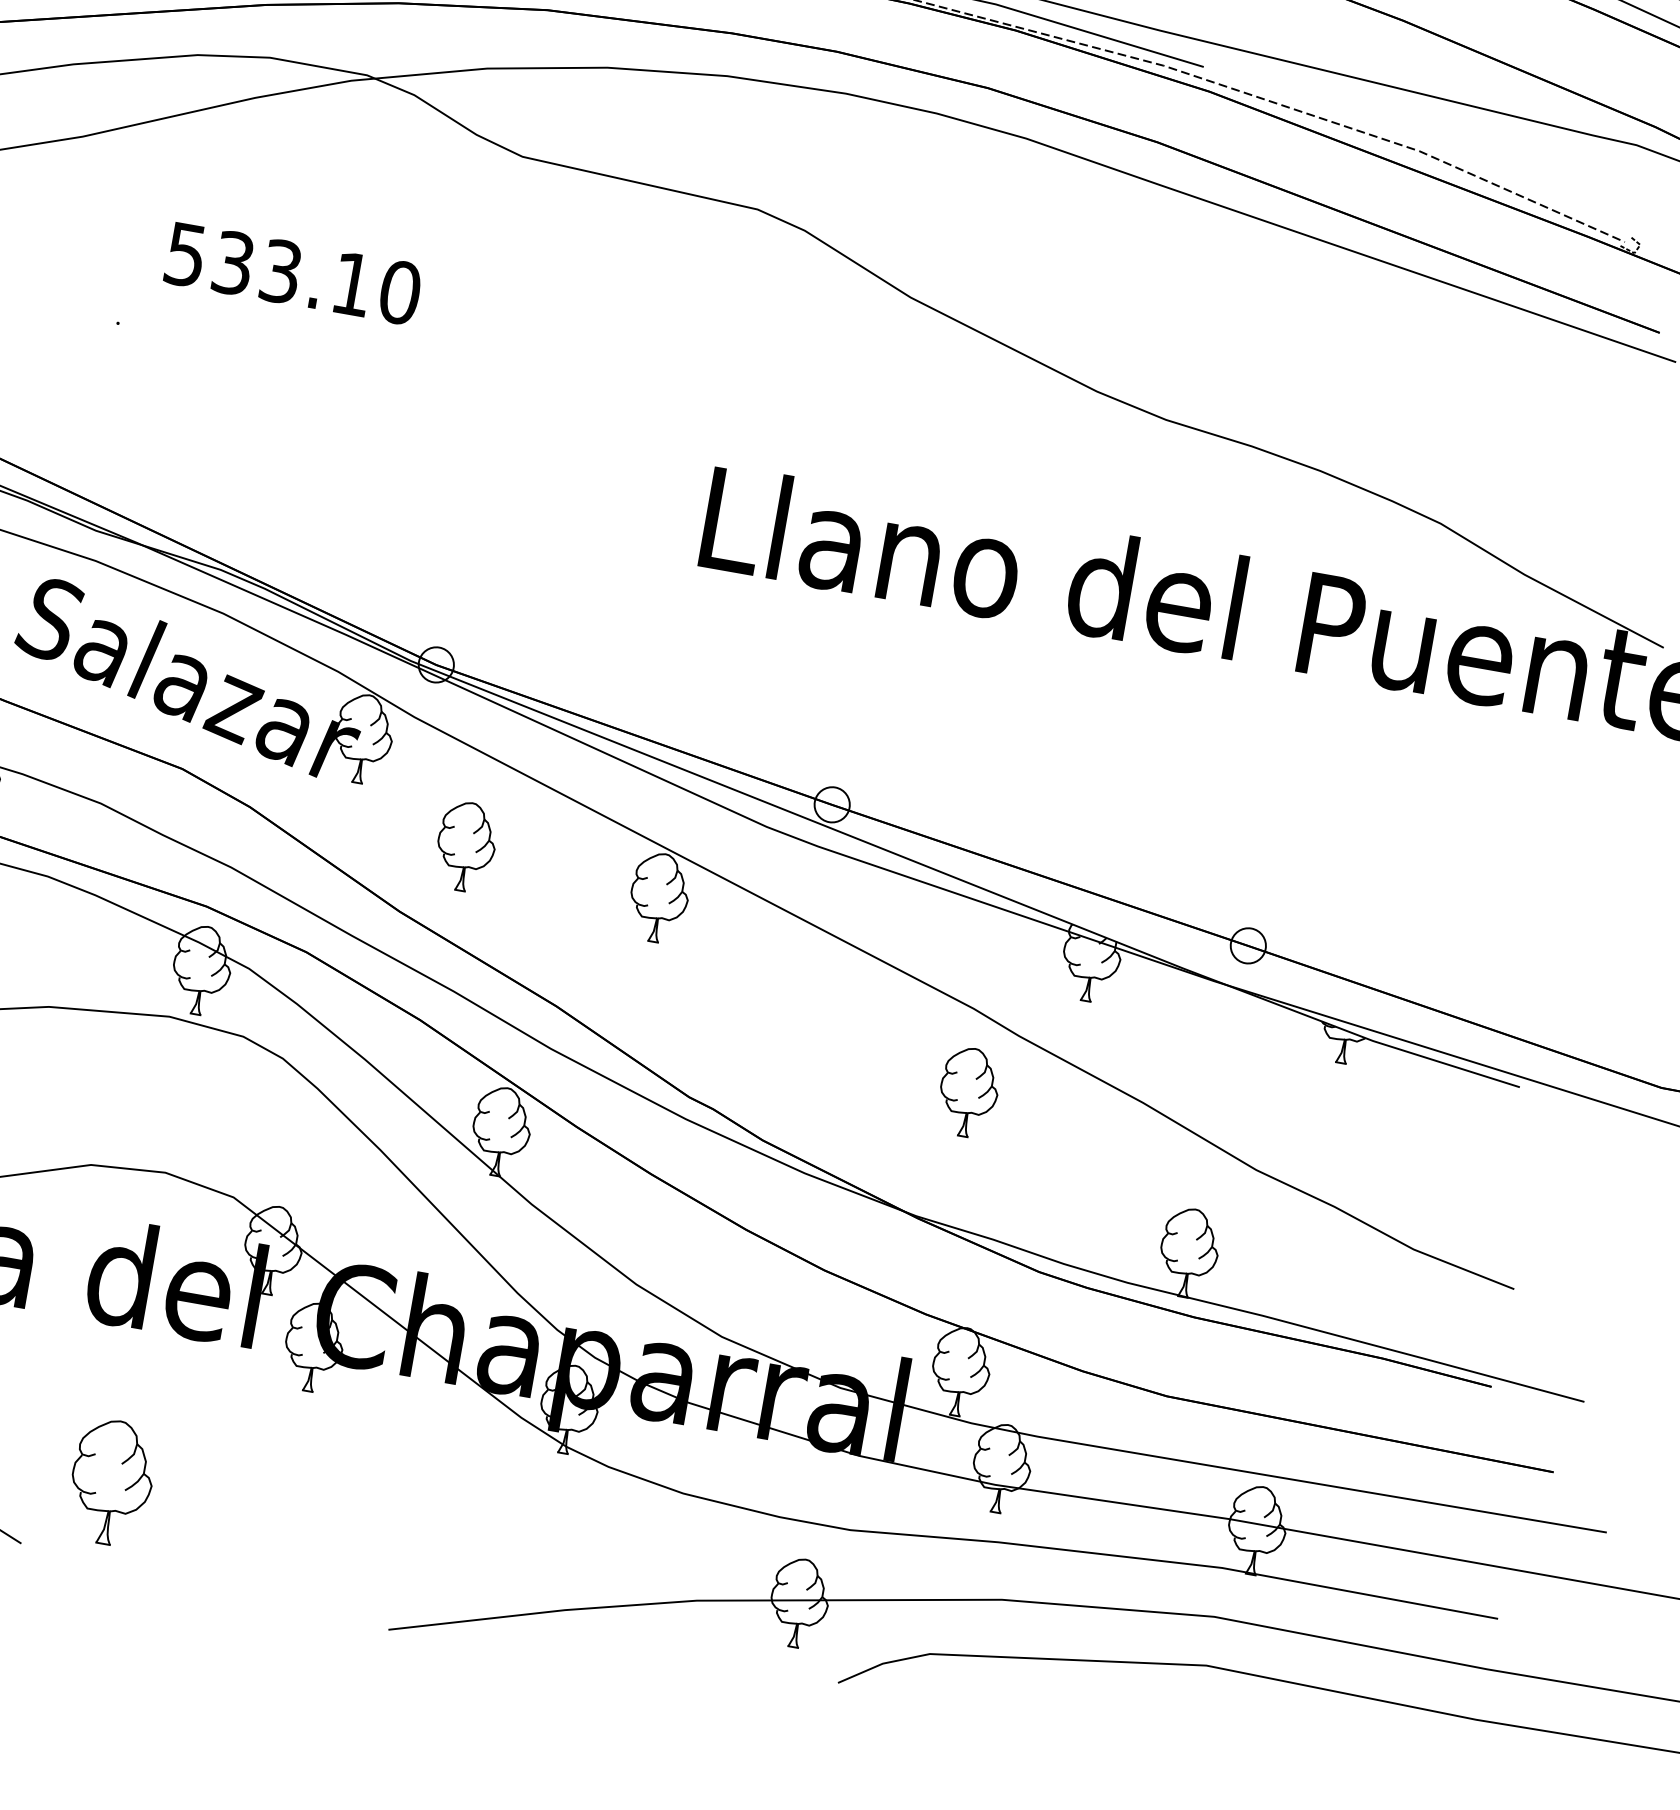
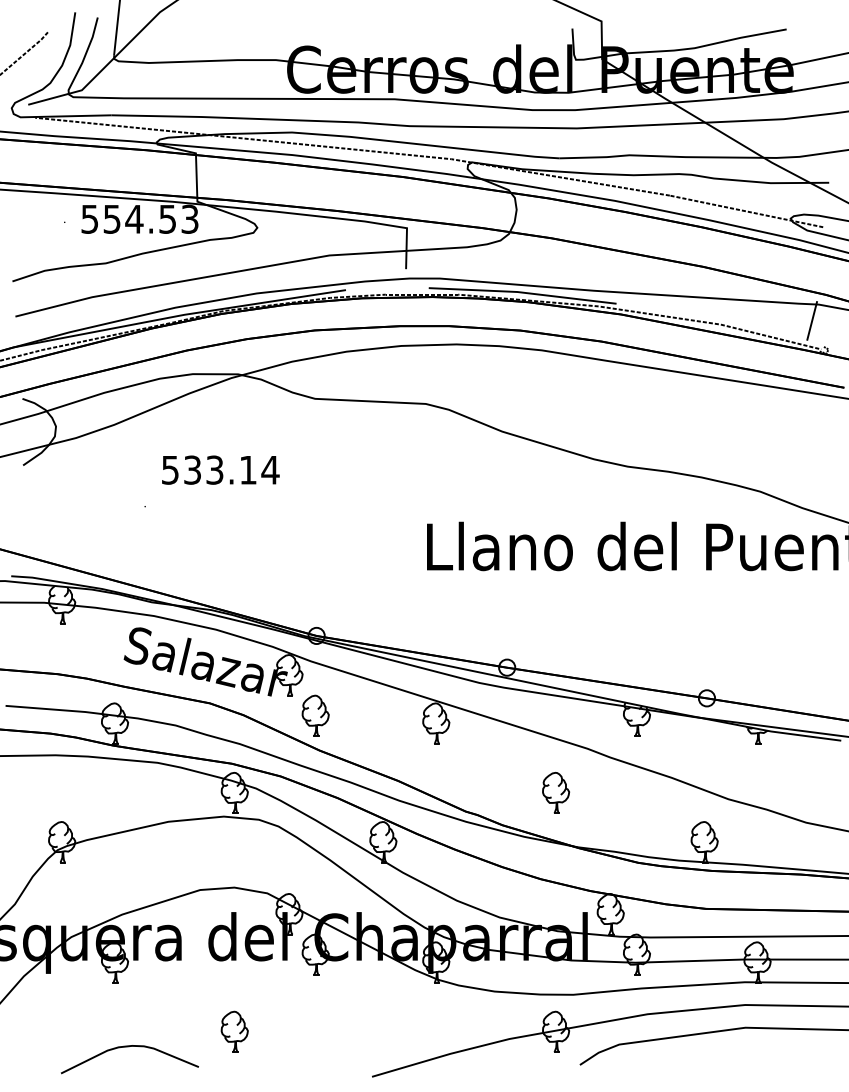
line: (1616, 176) -> (812, 320), added
text: (400, 291) -> (270, 469), 533.10 -> 533.14
part: (465, 845) -> (315, 715), moved
part: (970, 1091) -> (556, 792), moved
part: (111, 1480) -> (234, 1031), size x0.71

